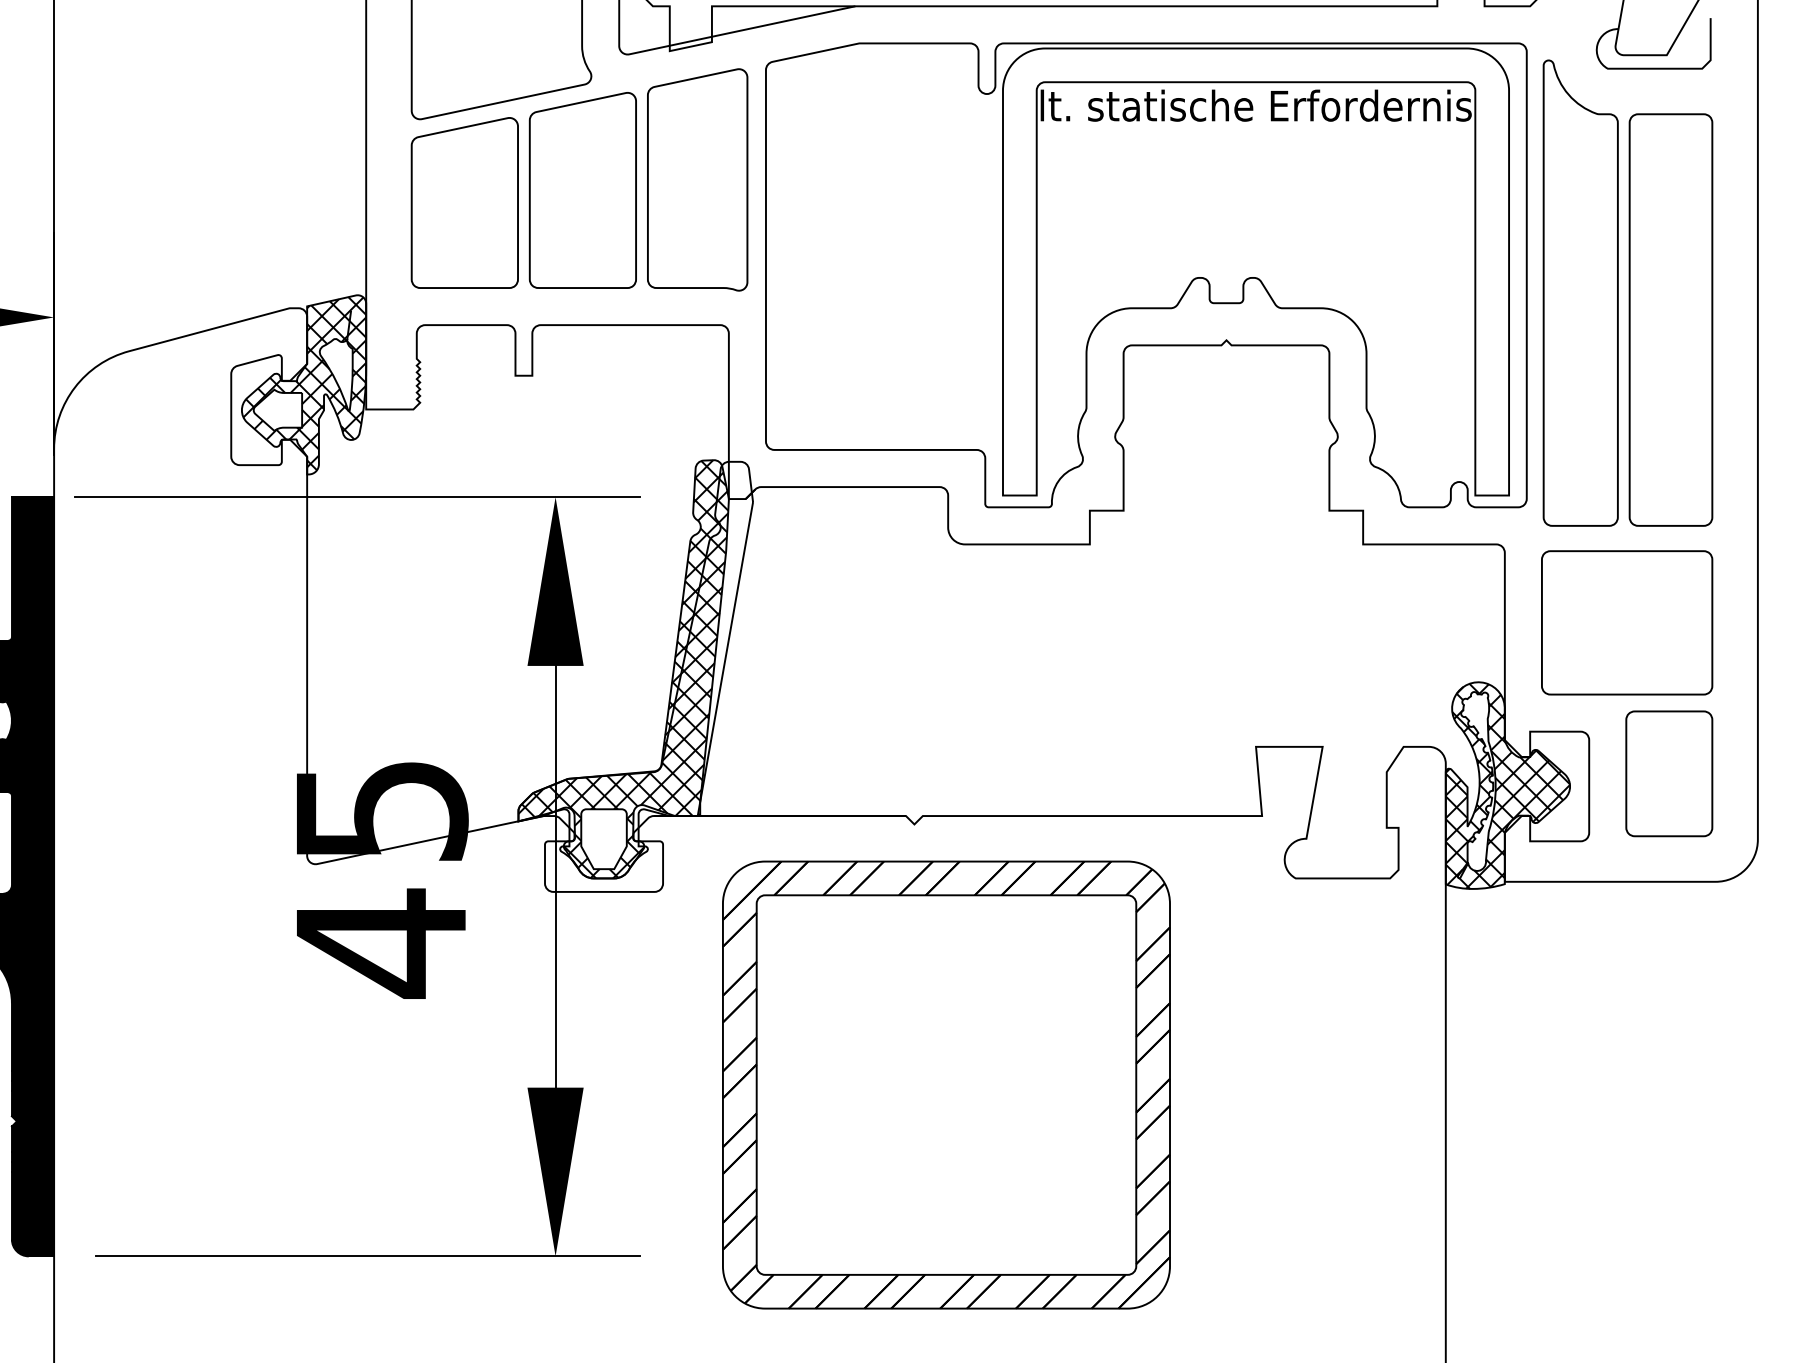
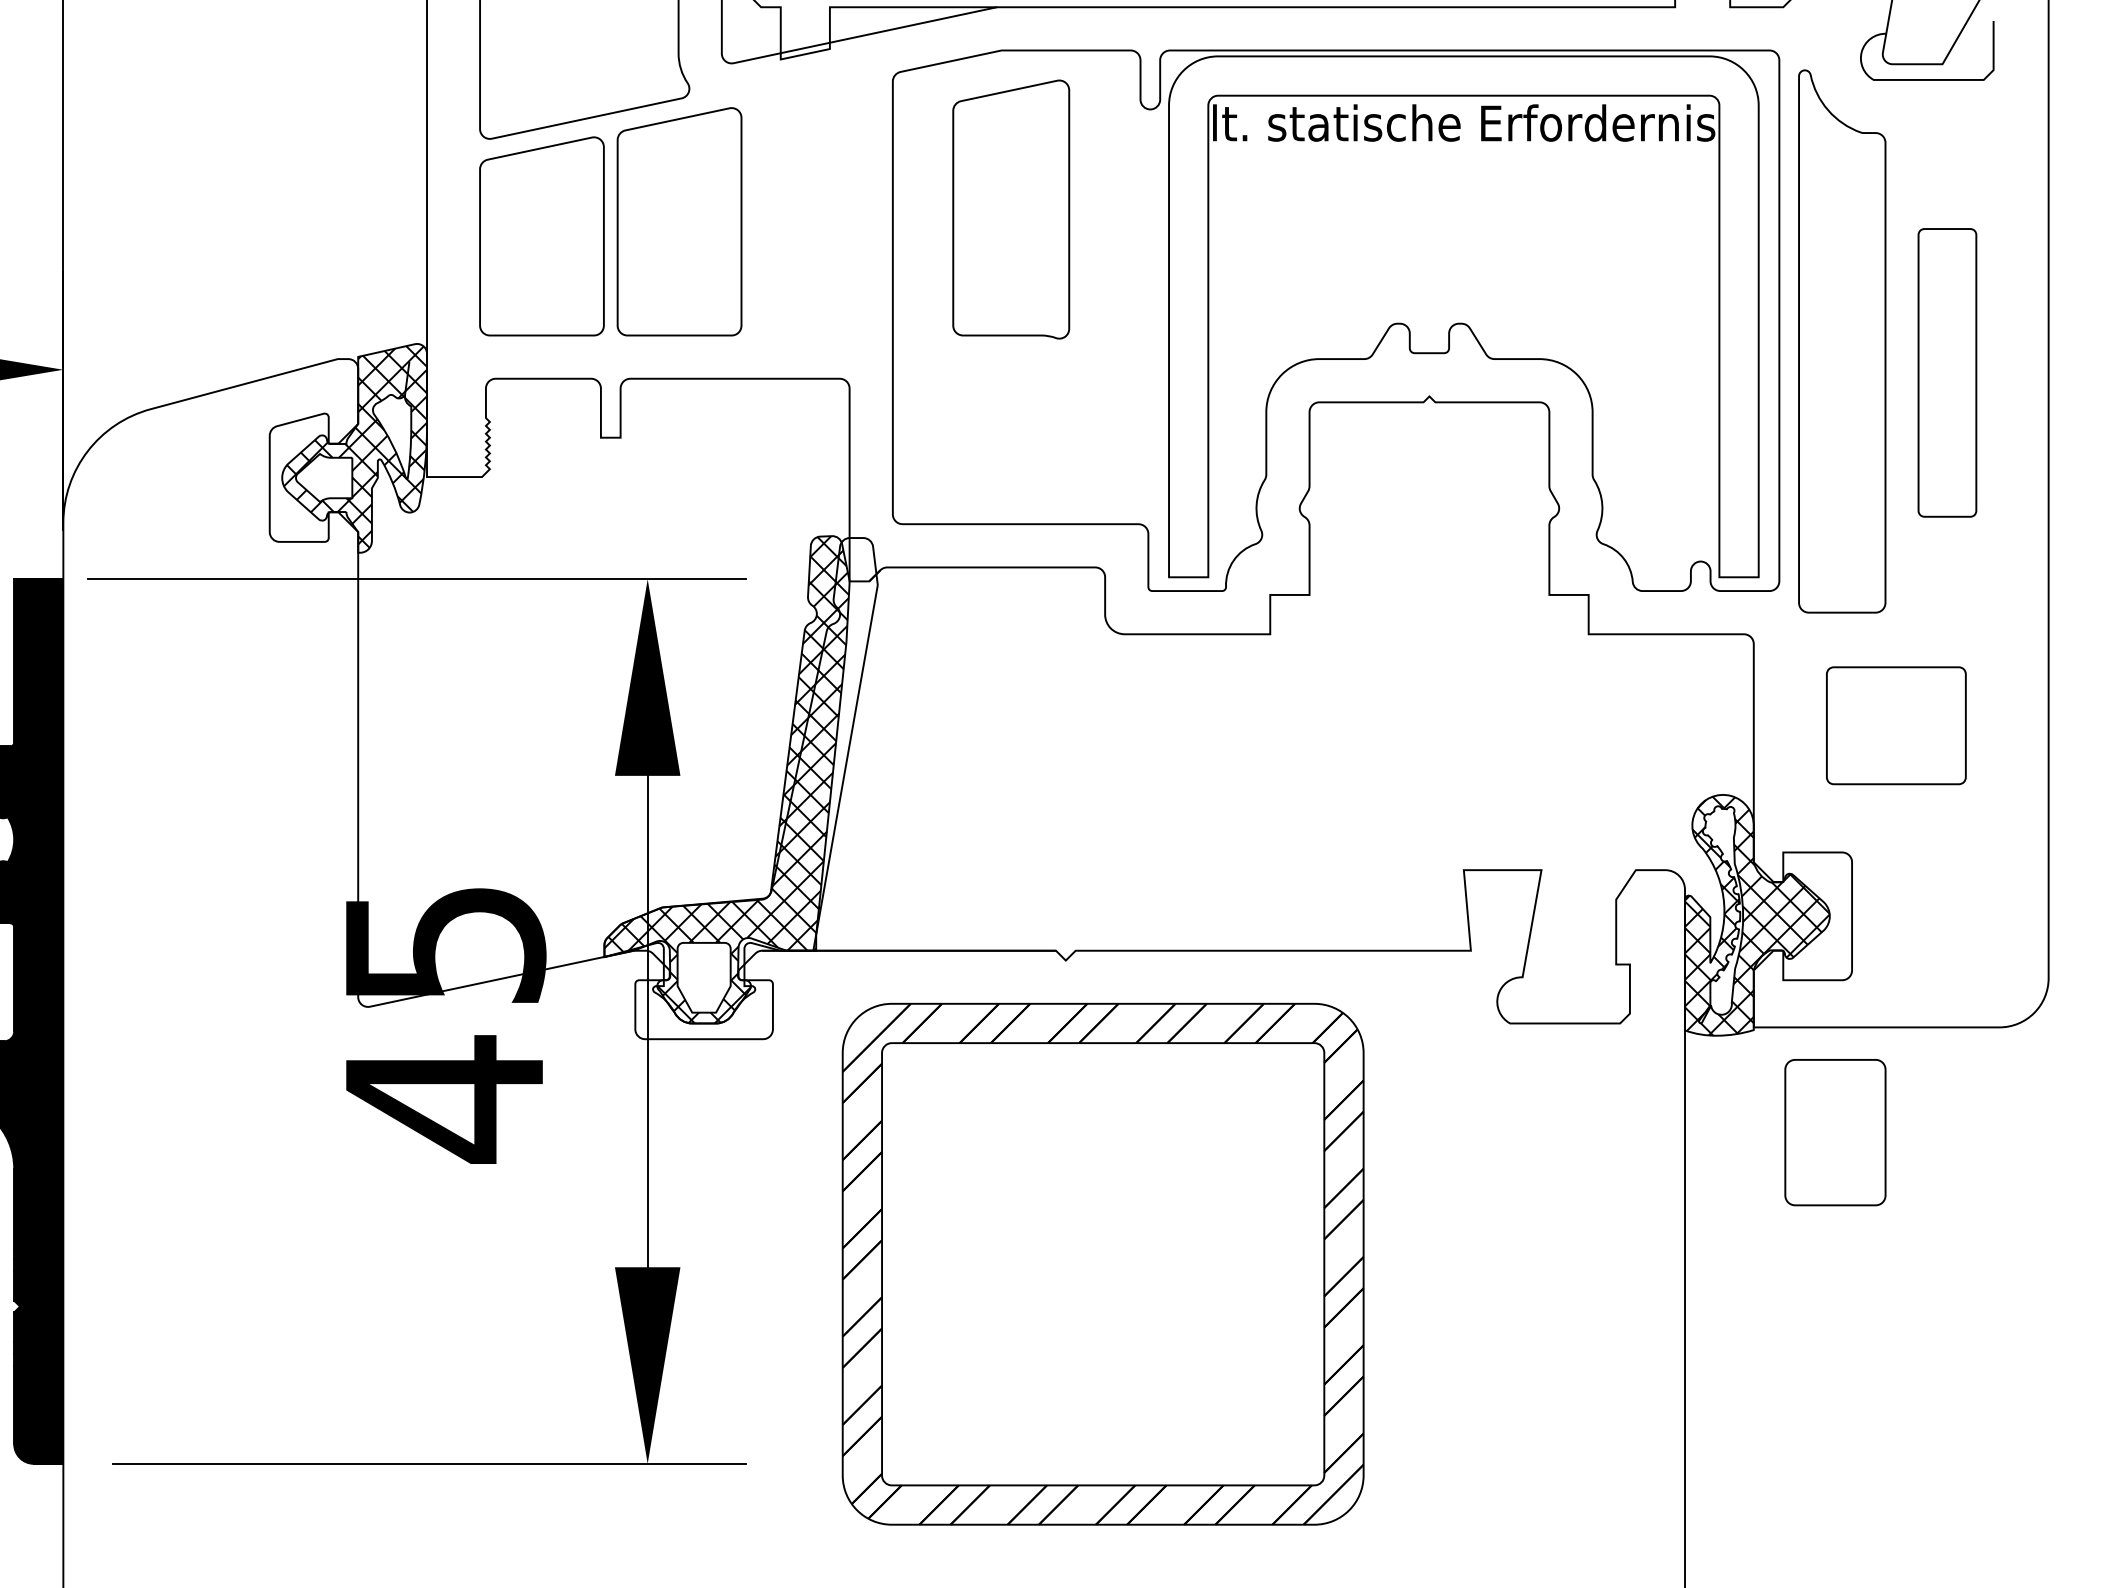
part: (697, 179) -> (1011, 209), moved
part: (1671, 319) -> (1947, 372), size x0.6
part: (1627, 622) -> (1896, 725), size x0.7
part: (1669, 773) -> (1835, 1132), moved

